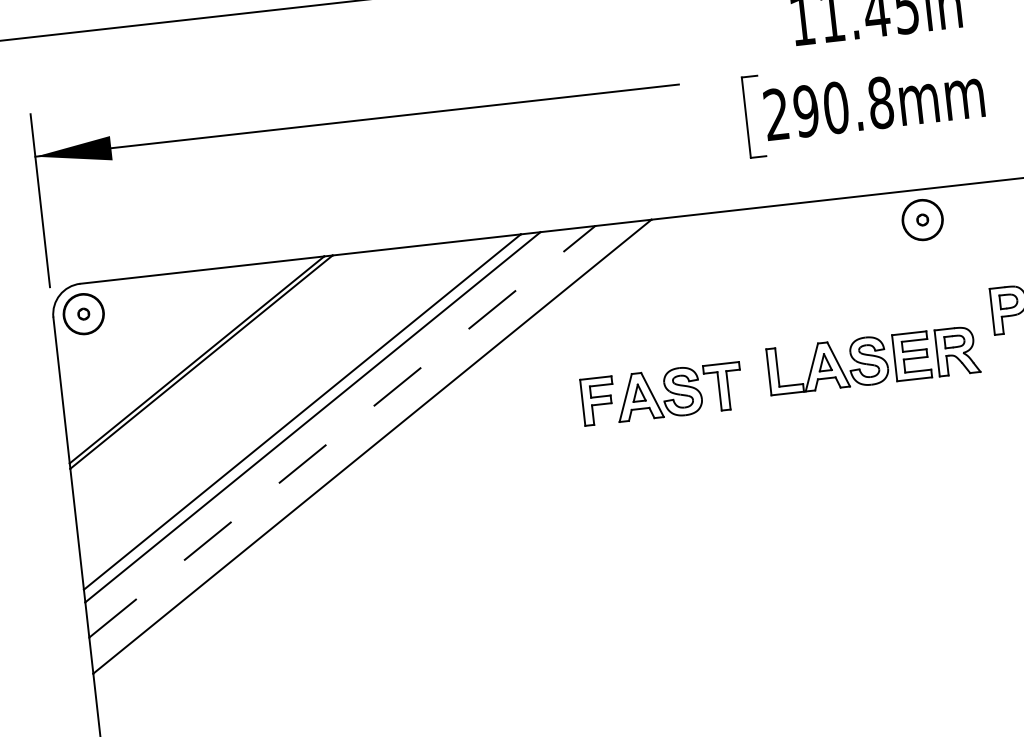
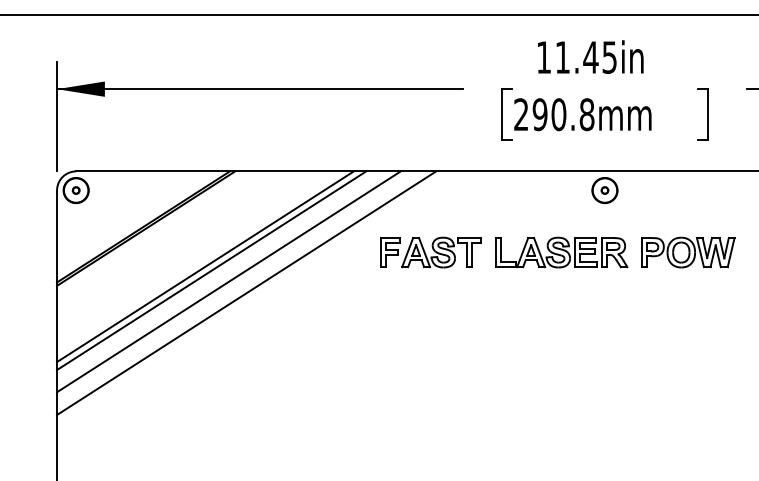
part: (873, 360) -> (561, 252), moved
part: (661, 393) -> (430, 252), moved
line: (343, 431) -> (229, 281), dashed -> solid

